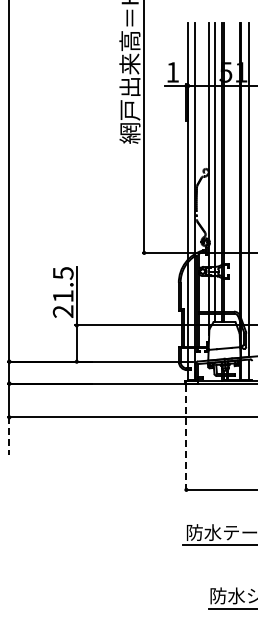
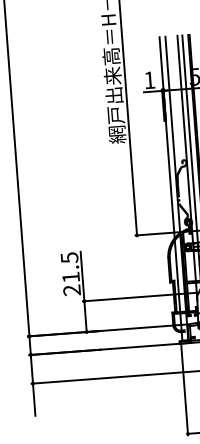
line: (9, 436) -> (34, 399), dashed -> solid
line: (186, 438) -> (184, 390), dashed -> solid

